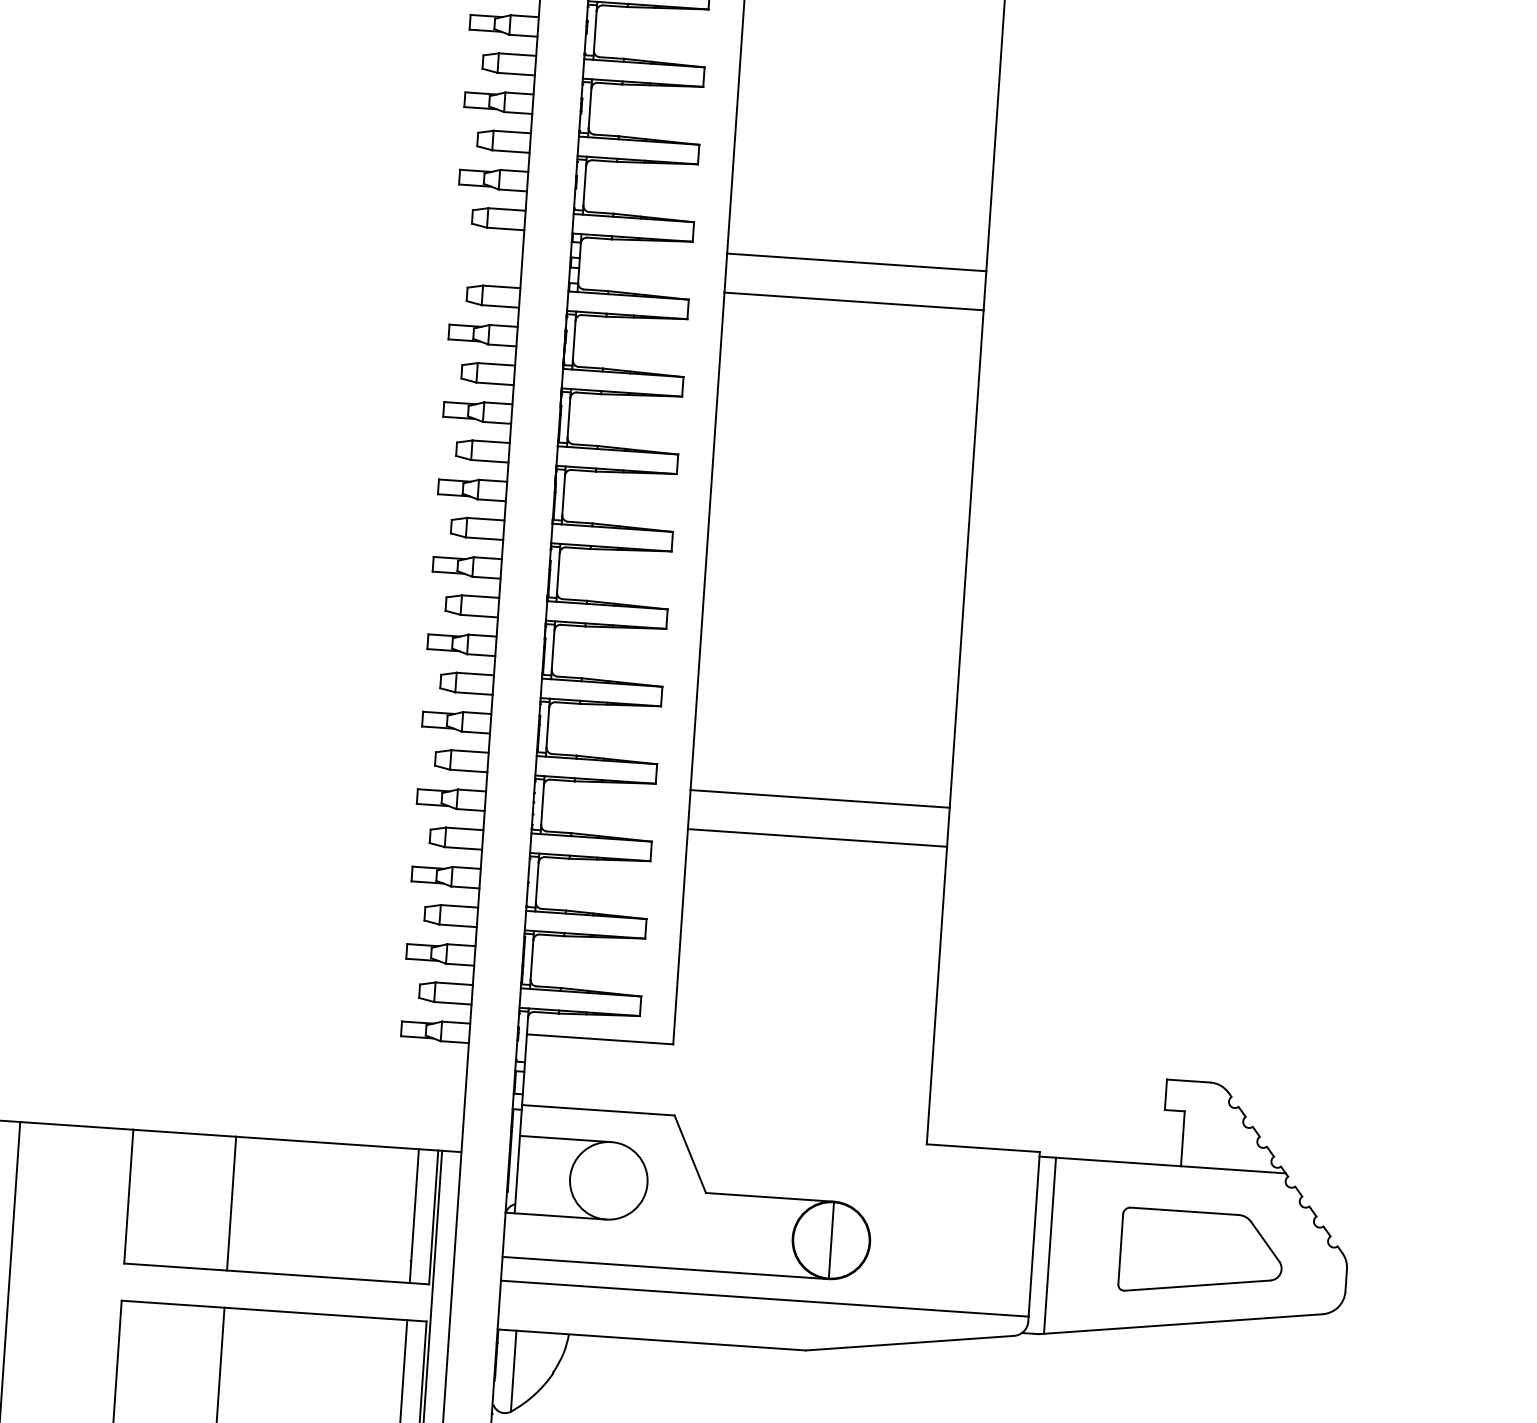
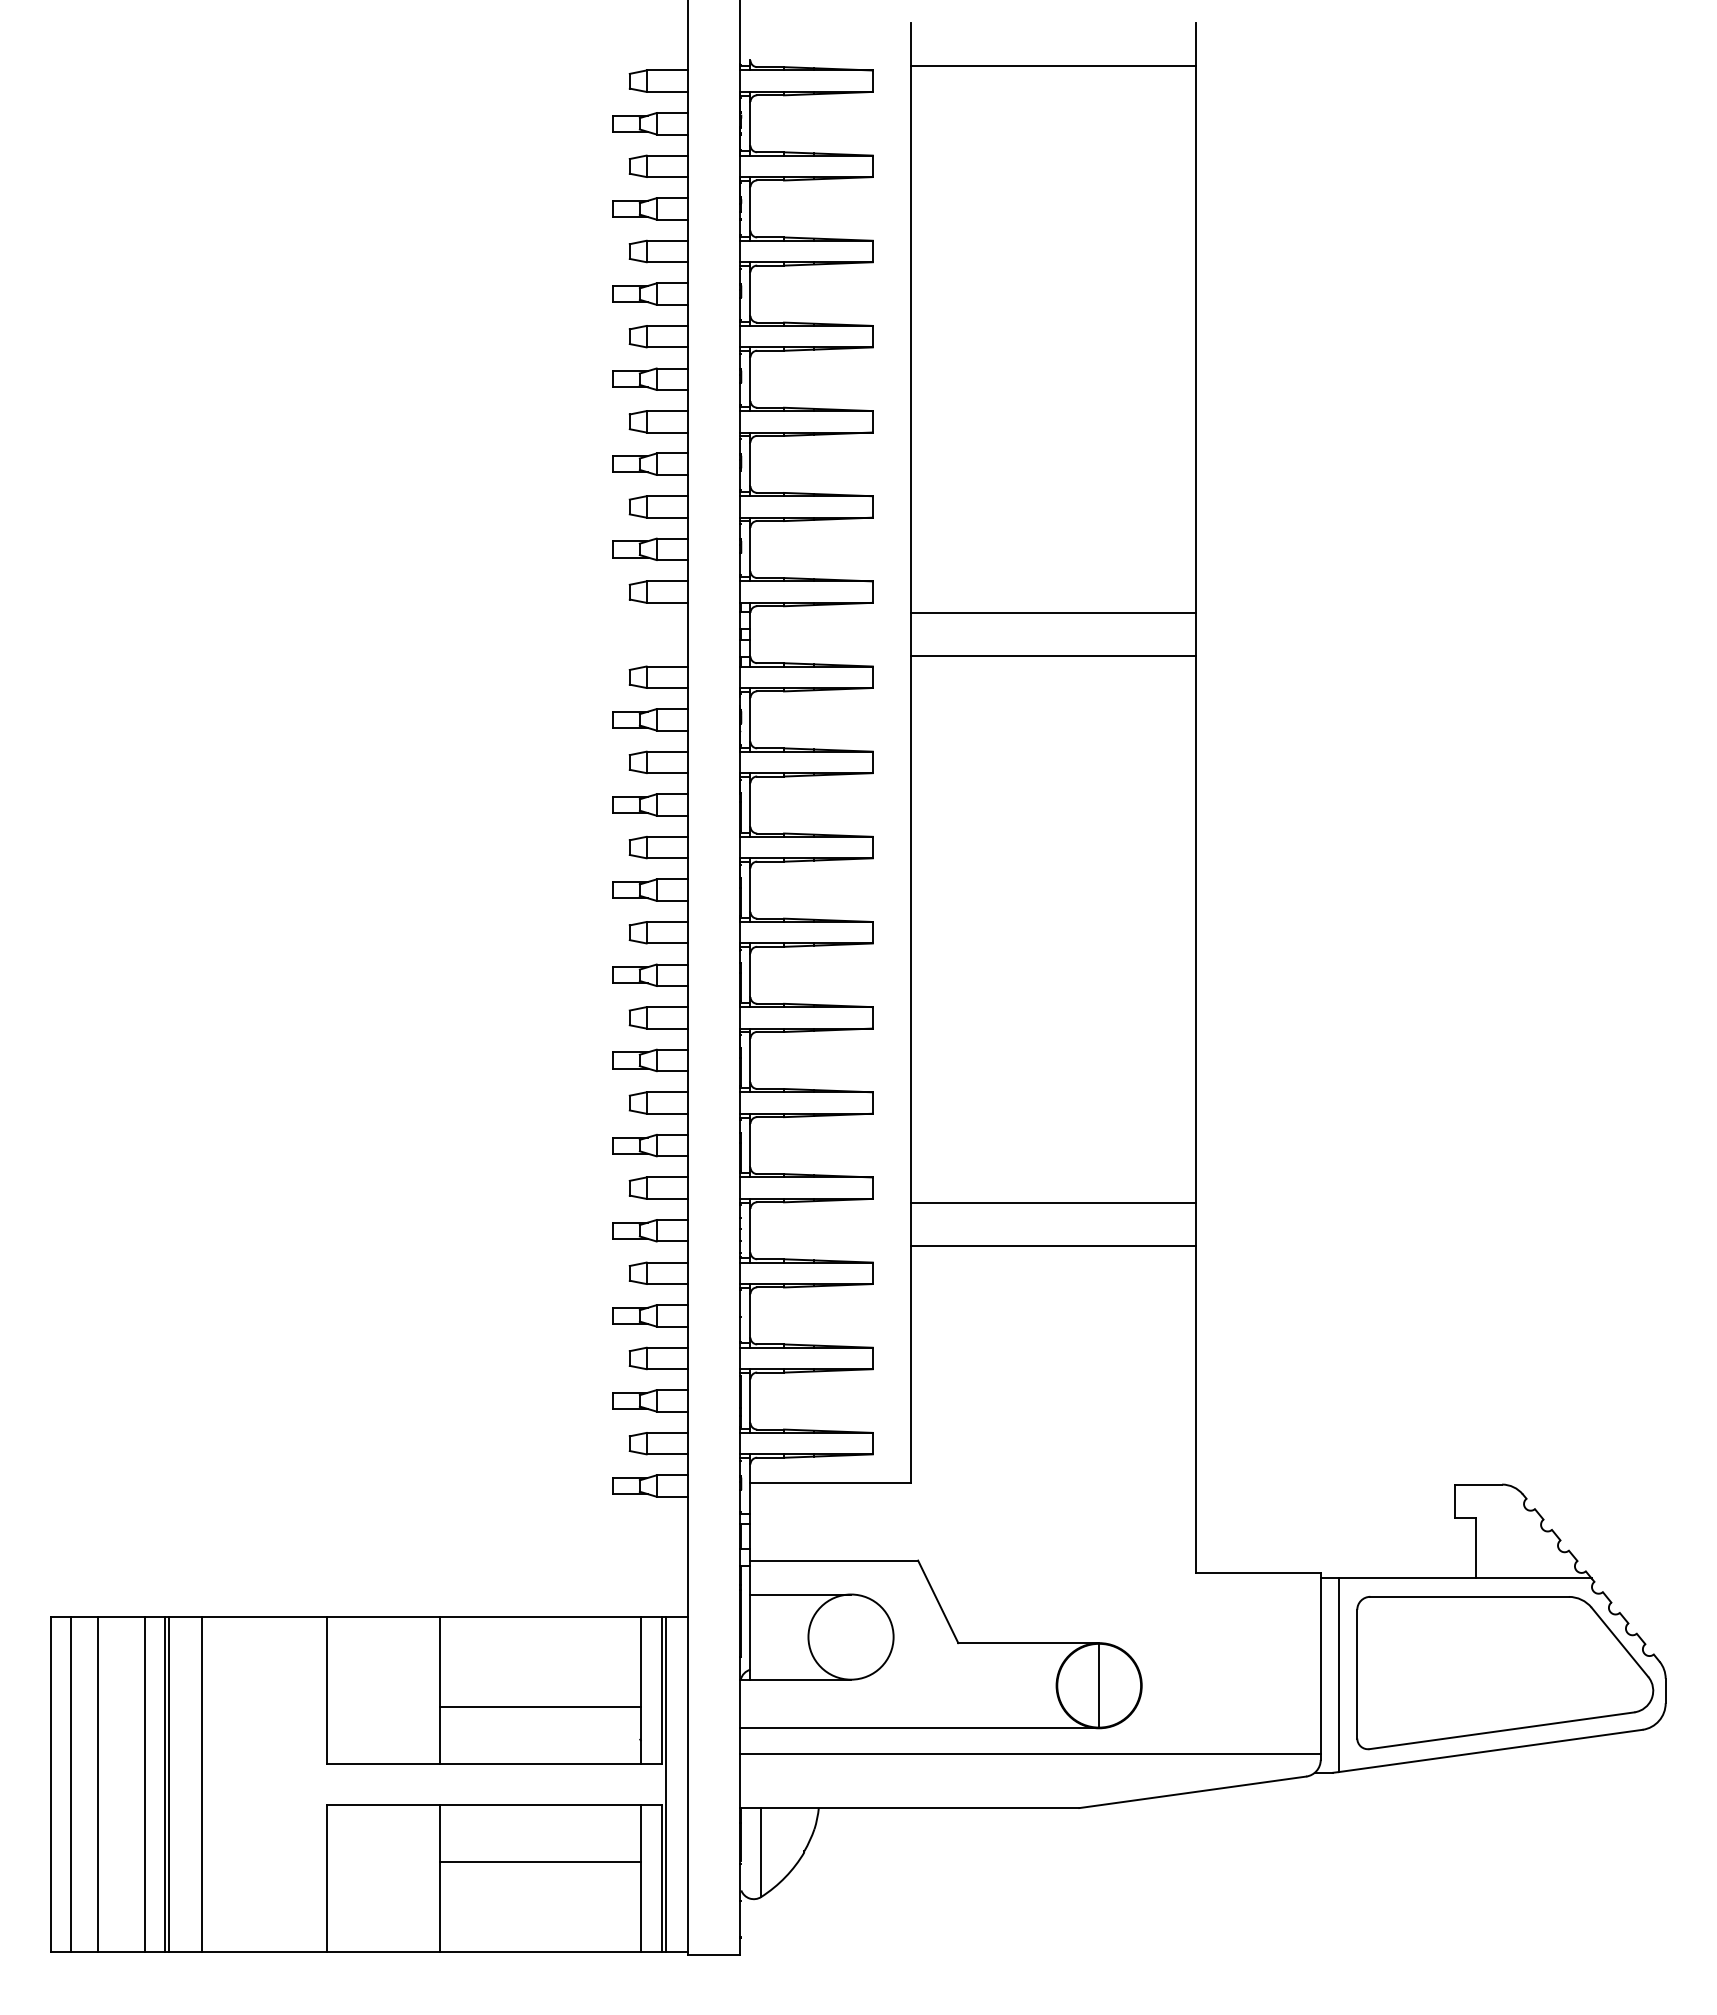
line: (321, 1224) -> (539, 1706), added
part: (1201, 1254) -> (1505, 1673), size x1.67
line: (311, 1365) -> (539, 1861), added

